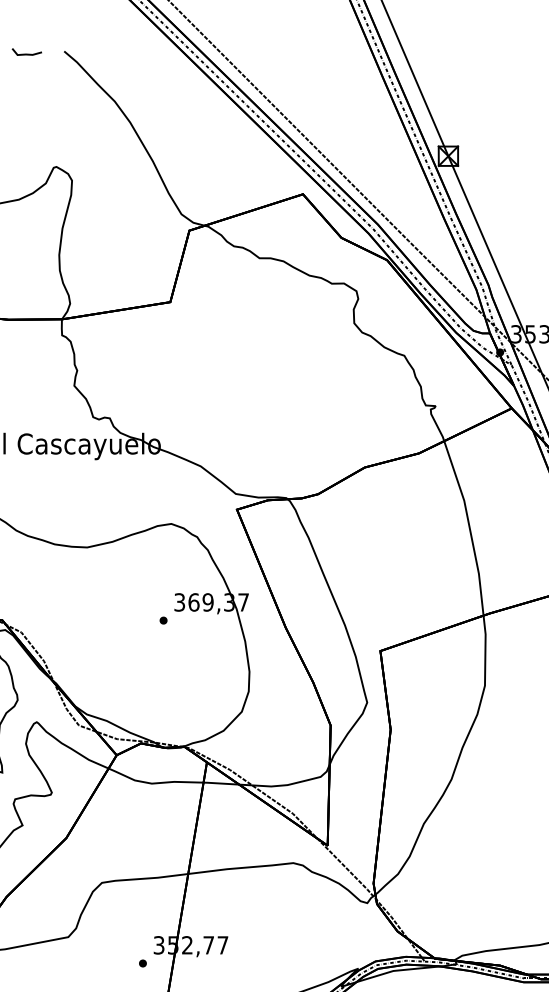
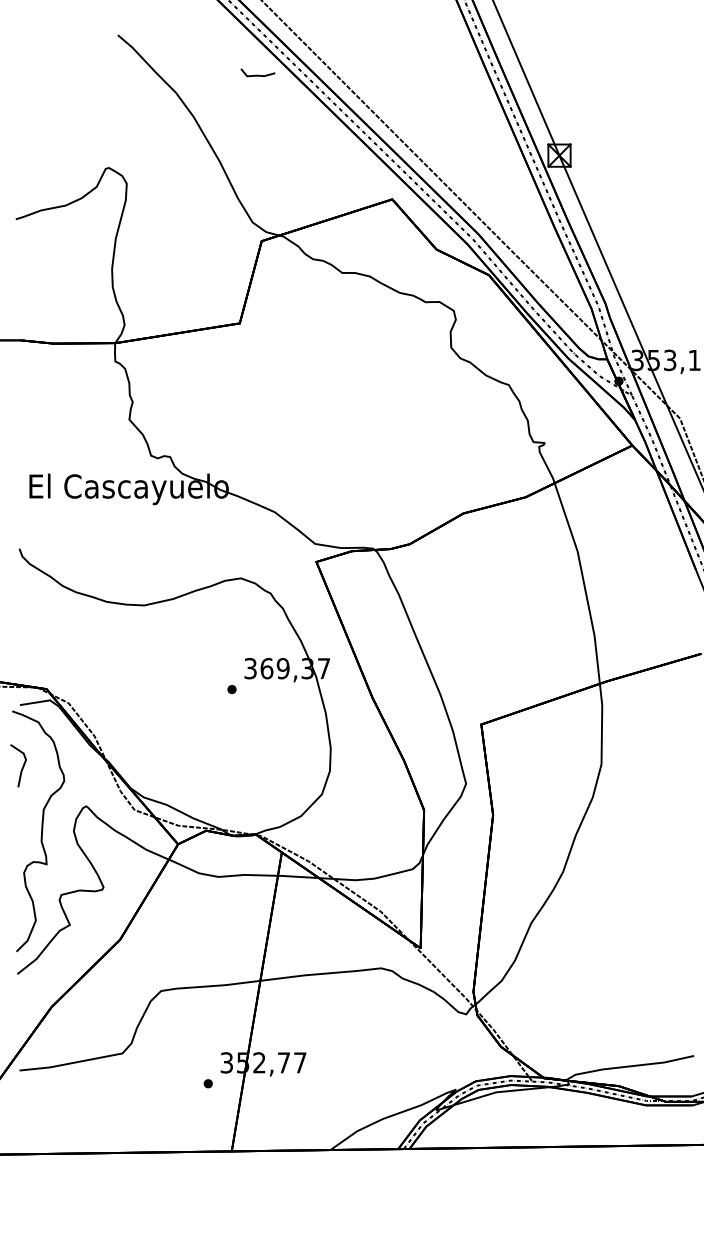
line: (26, 53) -> (257, 74), moved

